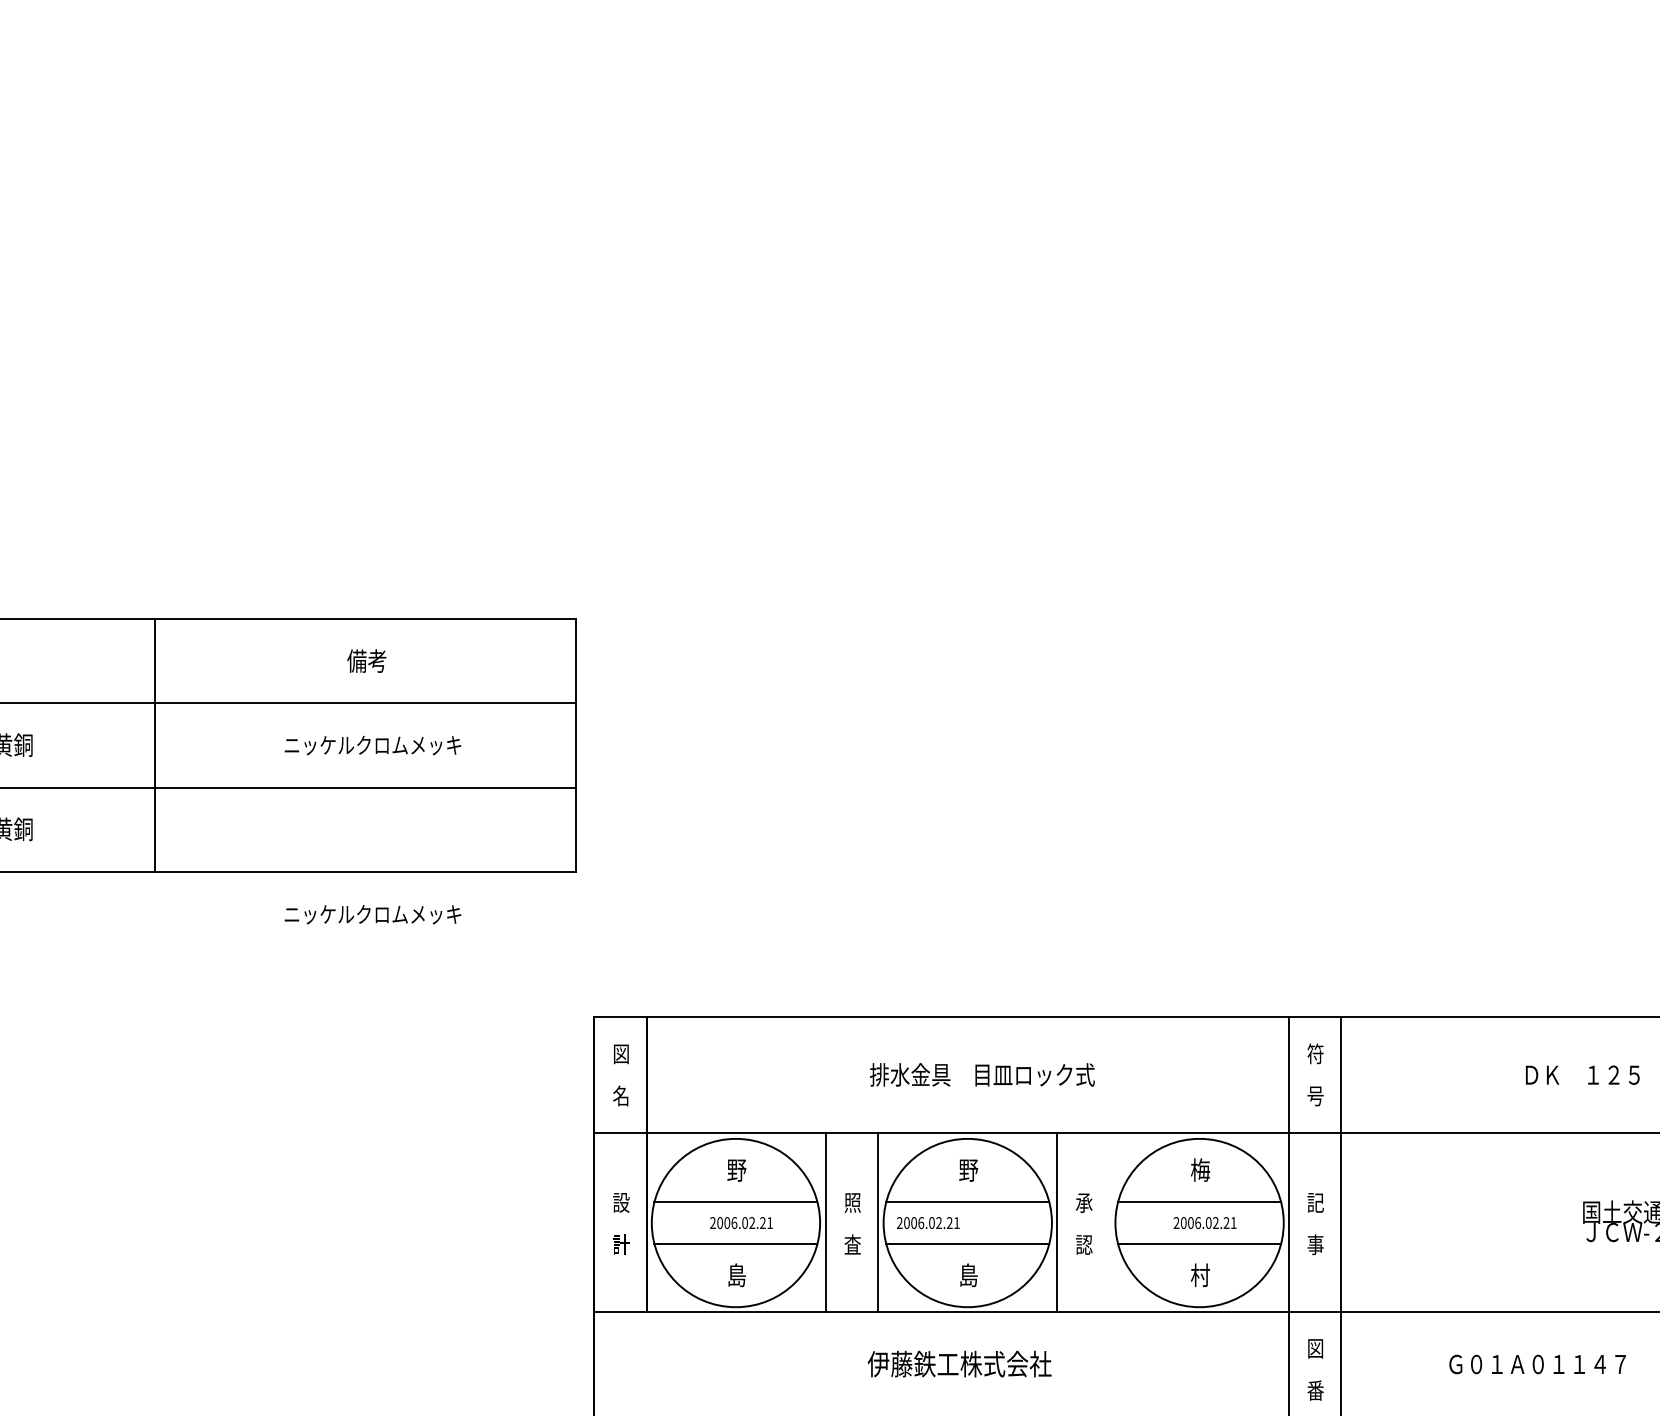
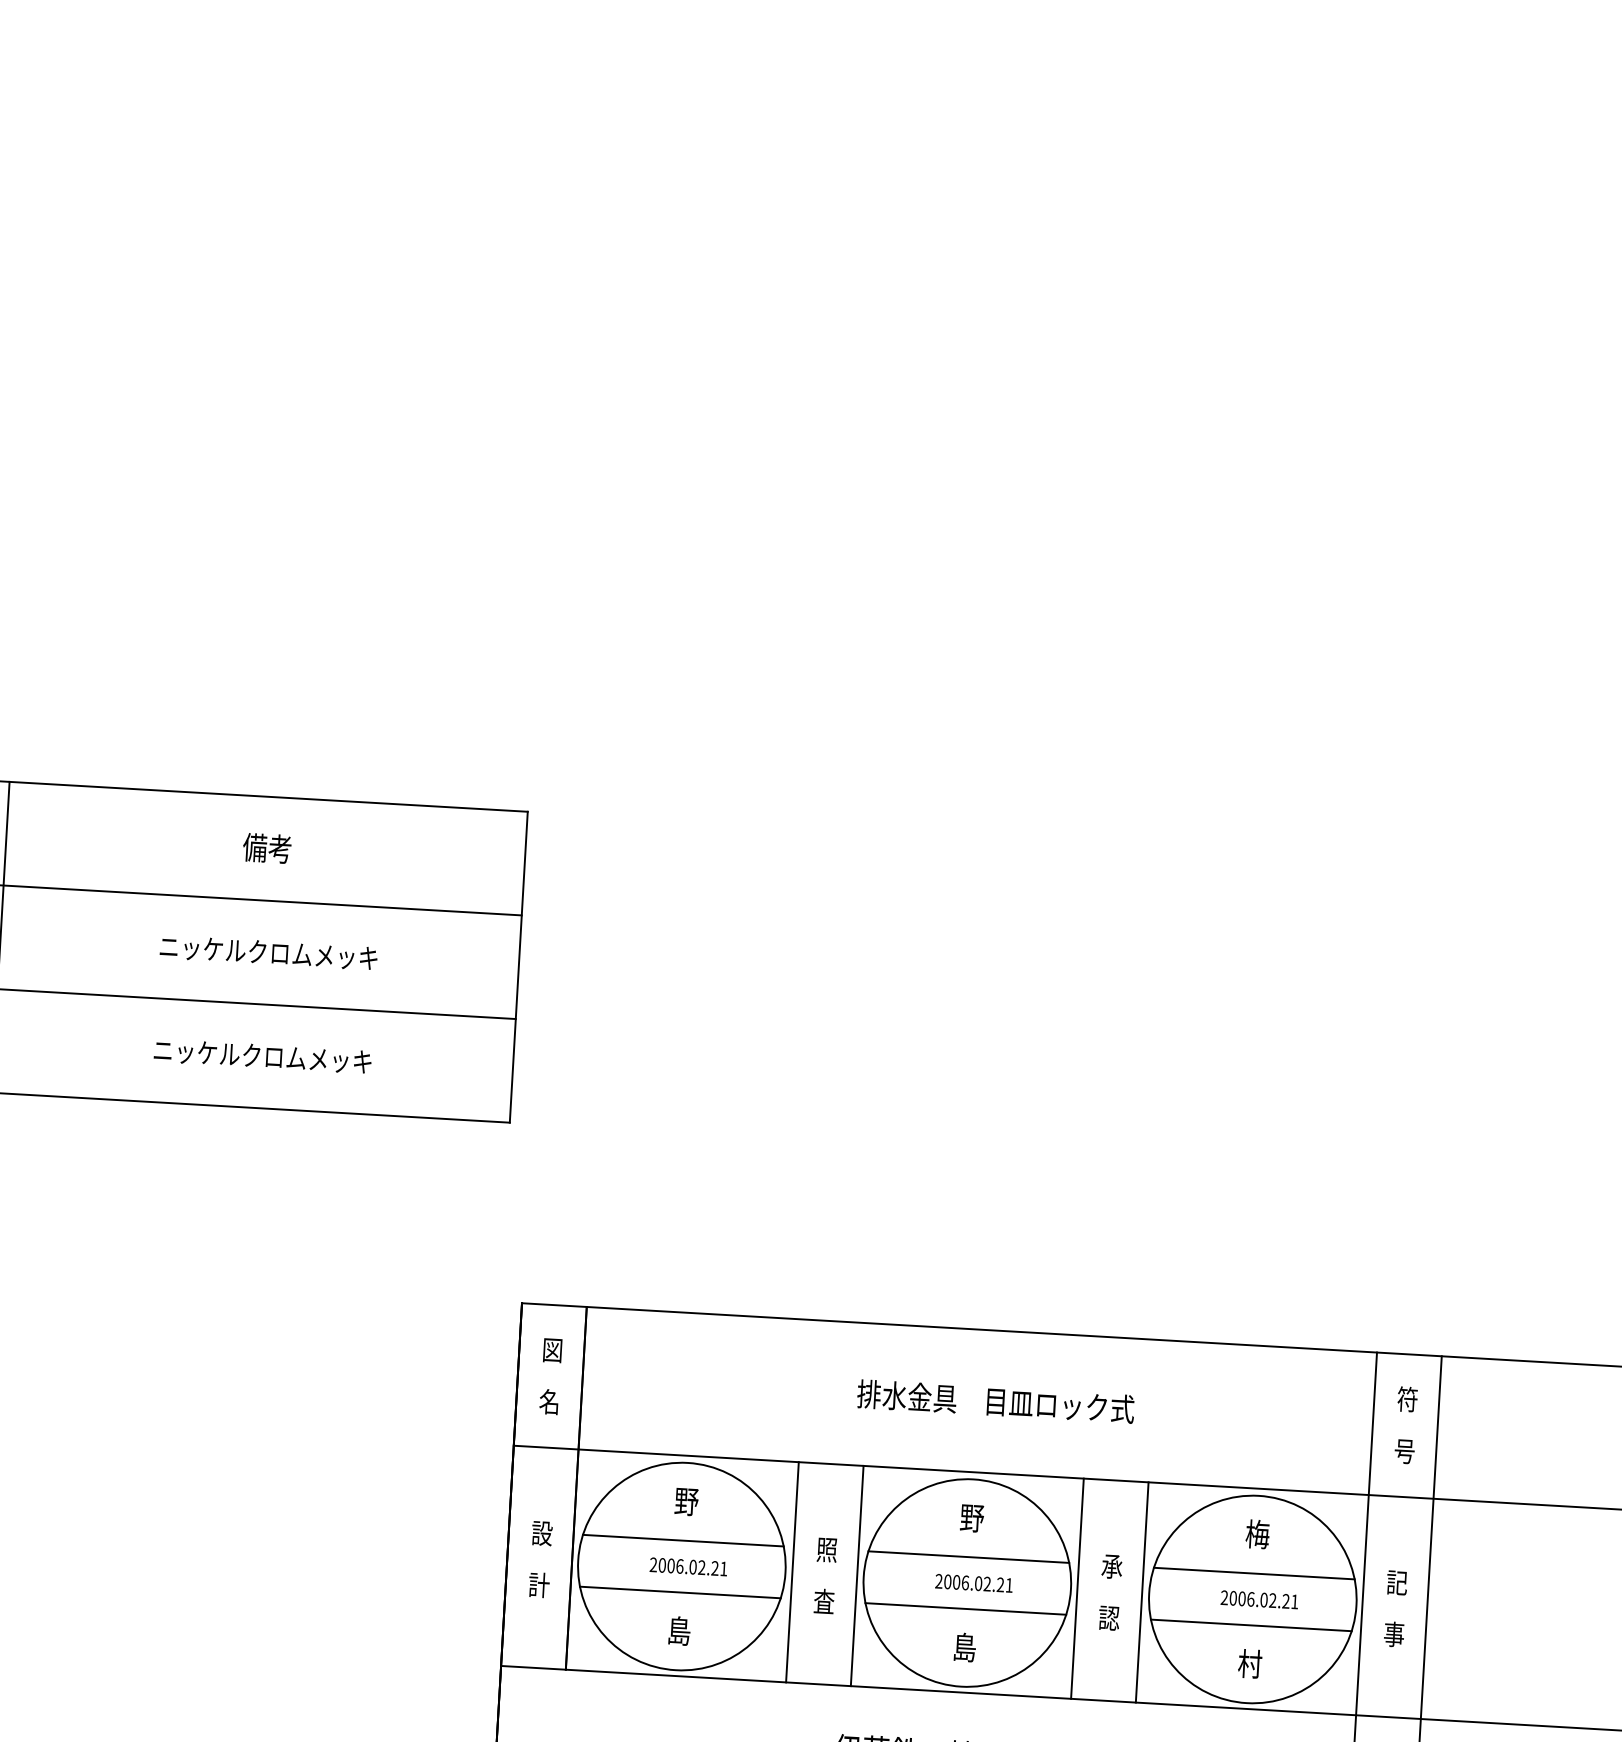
text: (372, 914) -> (262, 1056), moved
line: (1109, 1222) -> (1141, 1592), added
text: (927, 1223) -> (973, 1583), moved

